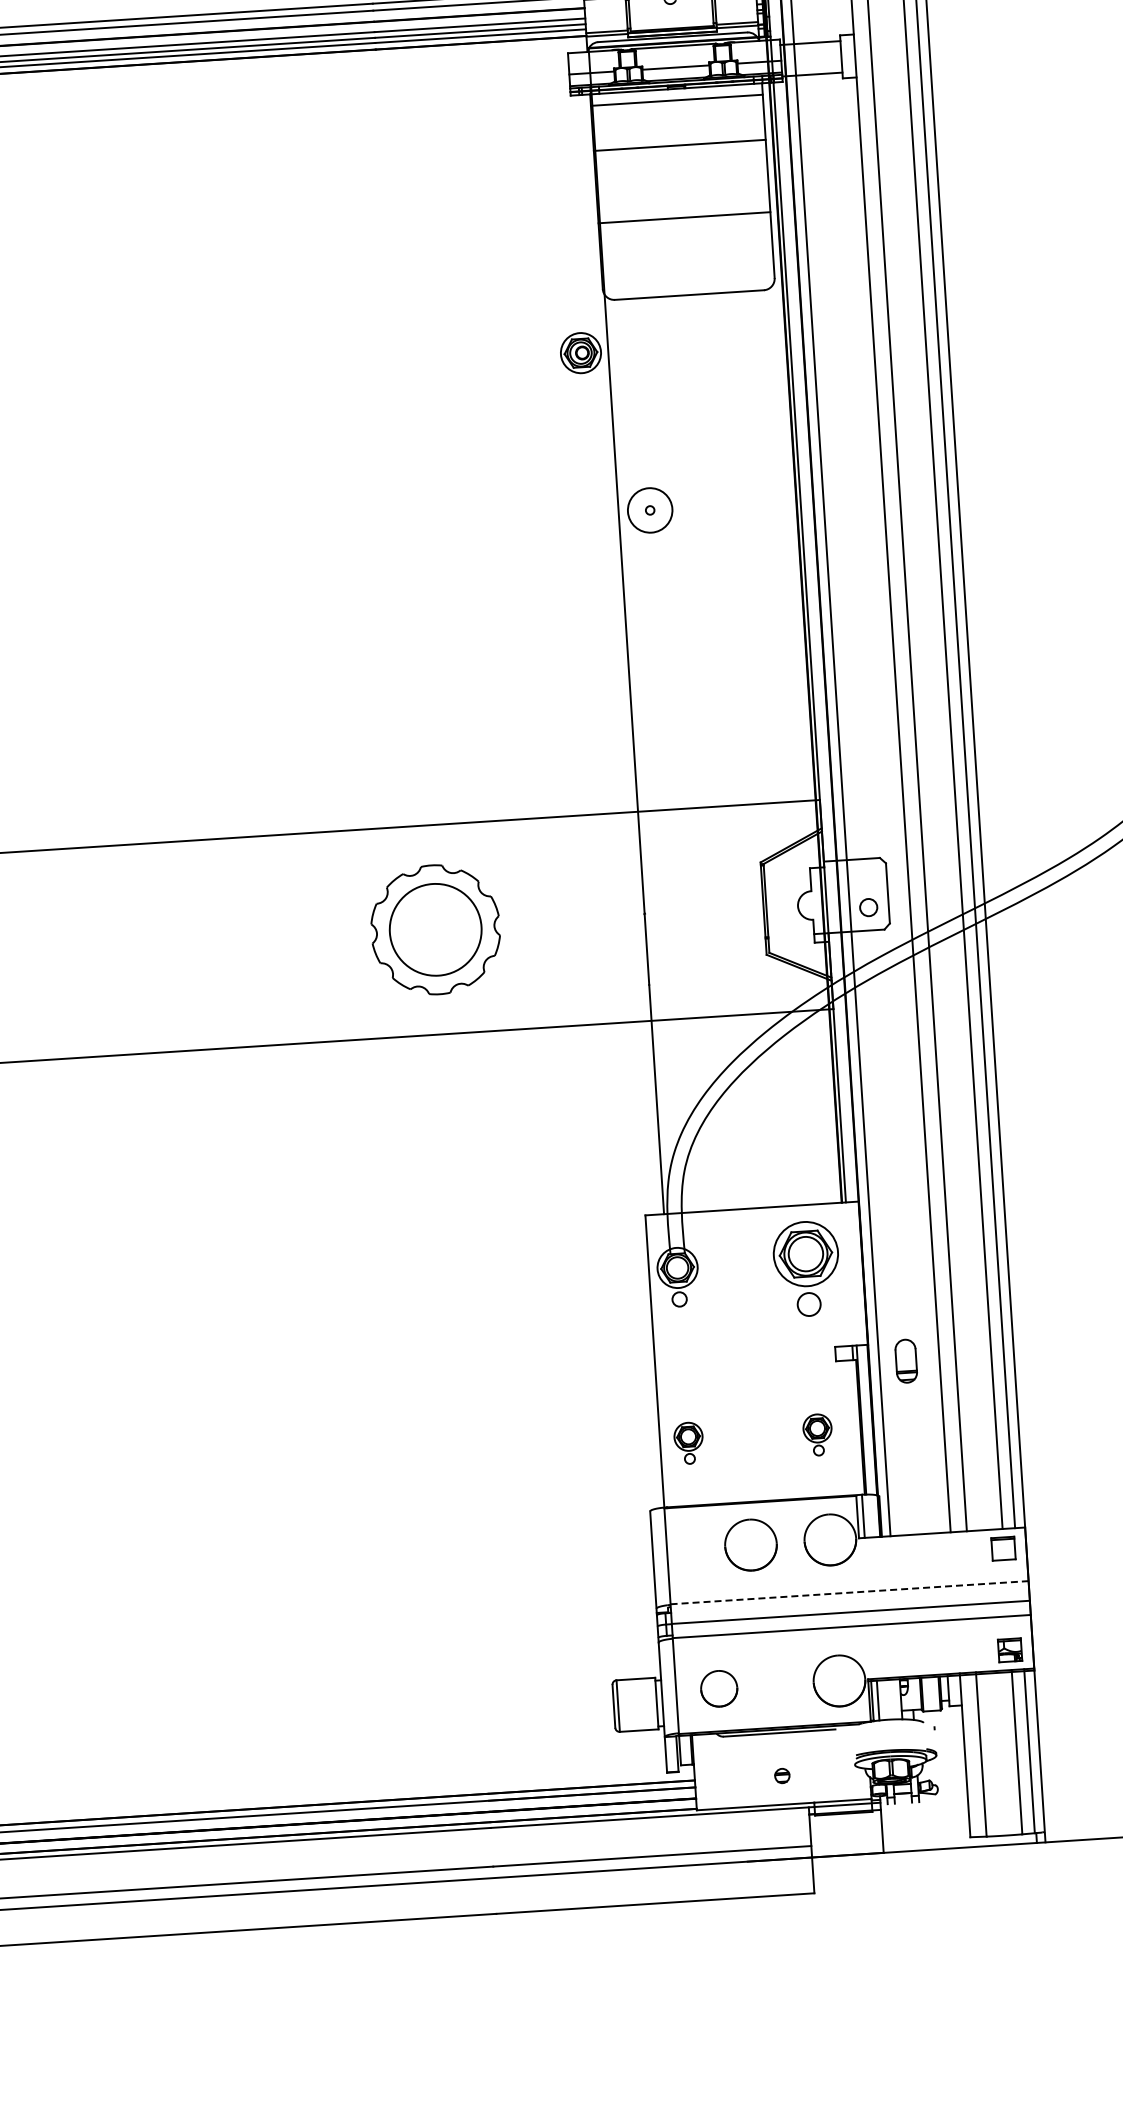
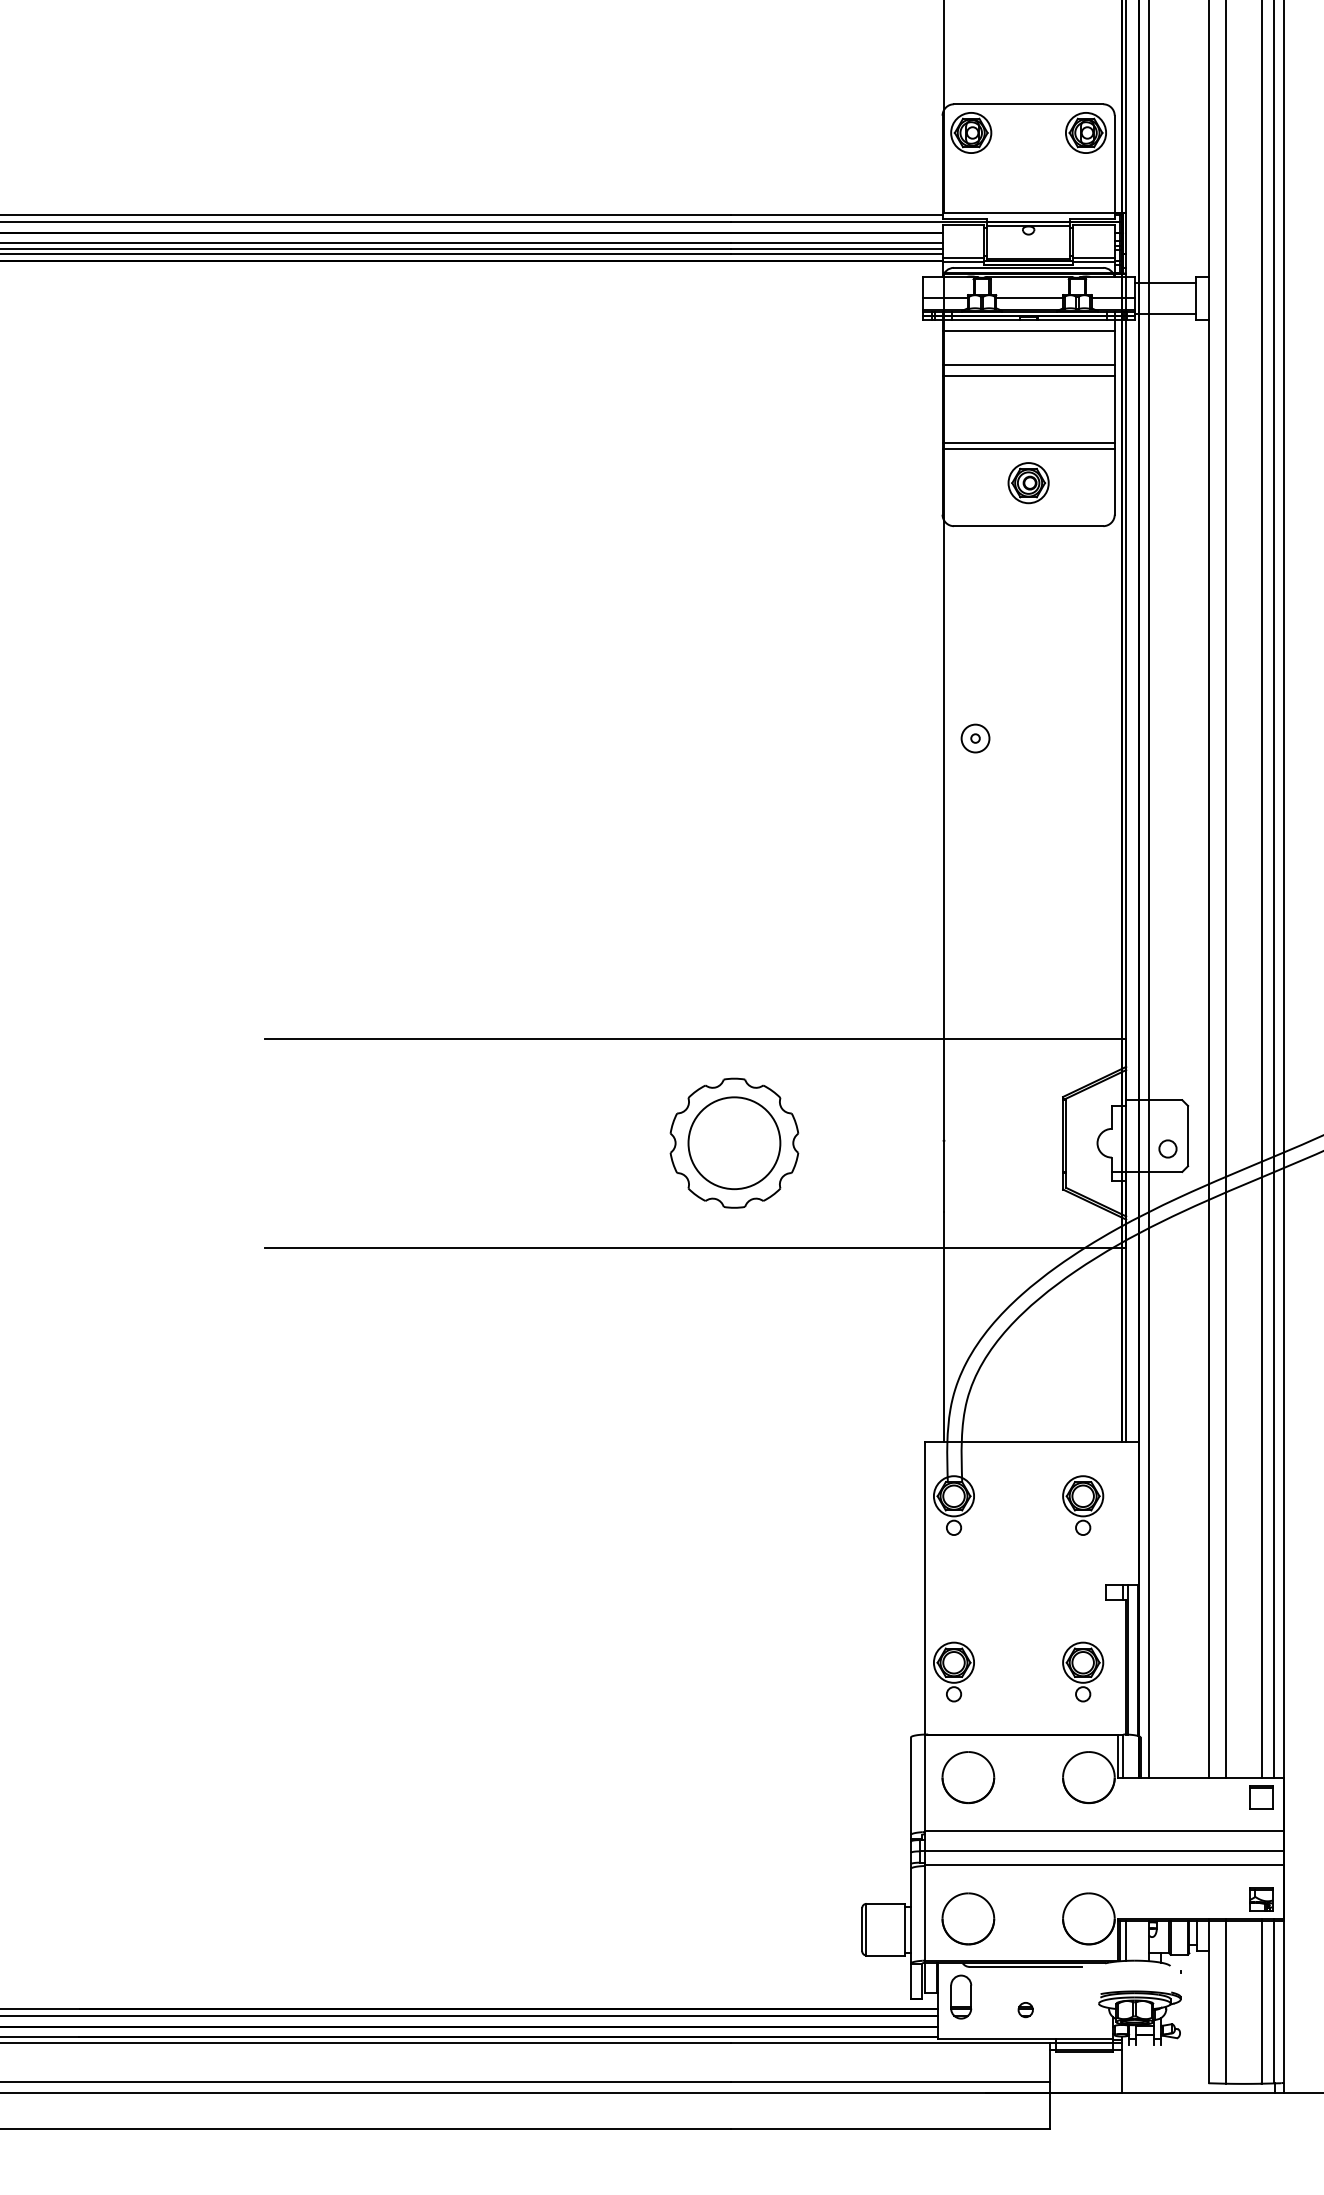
line: (678, 134) -> (1028, 365), added
line: (683, 212) -> (1028, 443), added
part: (580, 353) -> (1028, 483), moved
circle: (650, 510) -> (975, 738), size x0.62
part: (807, 1268) -> (1083, 1505), size x0.62
part: (906, 1360) -> (961, 1996), moved
part: (818, 1434) -> (1083, 1671), size x1.43
part: (688, 1442) -> (953, 1671), size x1.43
part: (751, 1545) -> (968, 1777), moved
line: (850, 1592) -> (1105, 1831), dashed -> solid
part: (719, 1688) -> (968, 1918), size x1.43

